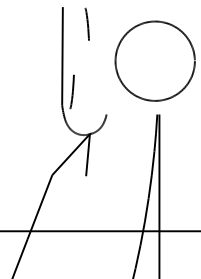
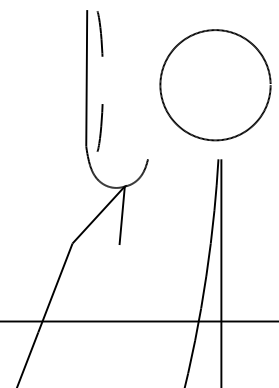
part: (86, 23) -> (99, 33), moved

